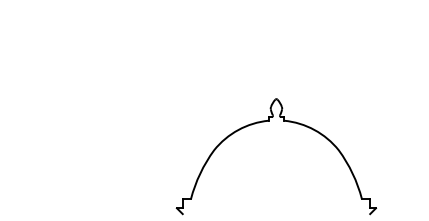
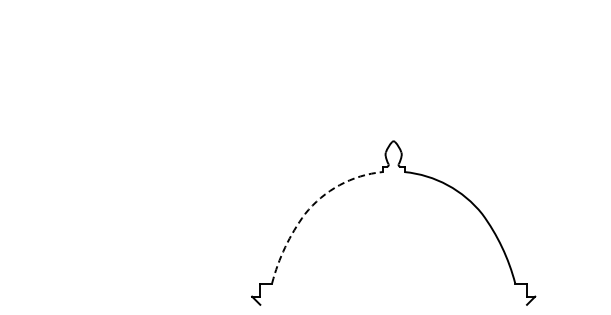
line: (218, 144) -> (311, 206), solid -> dashed

